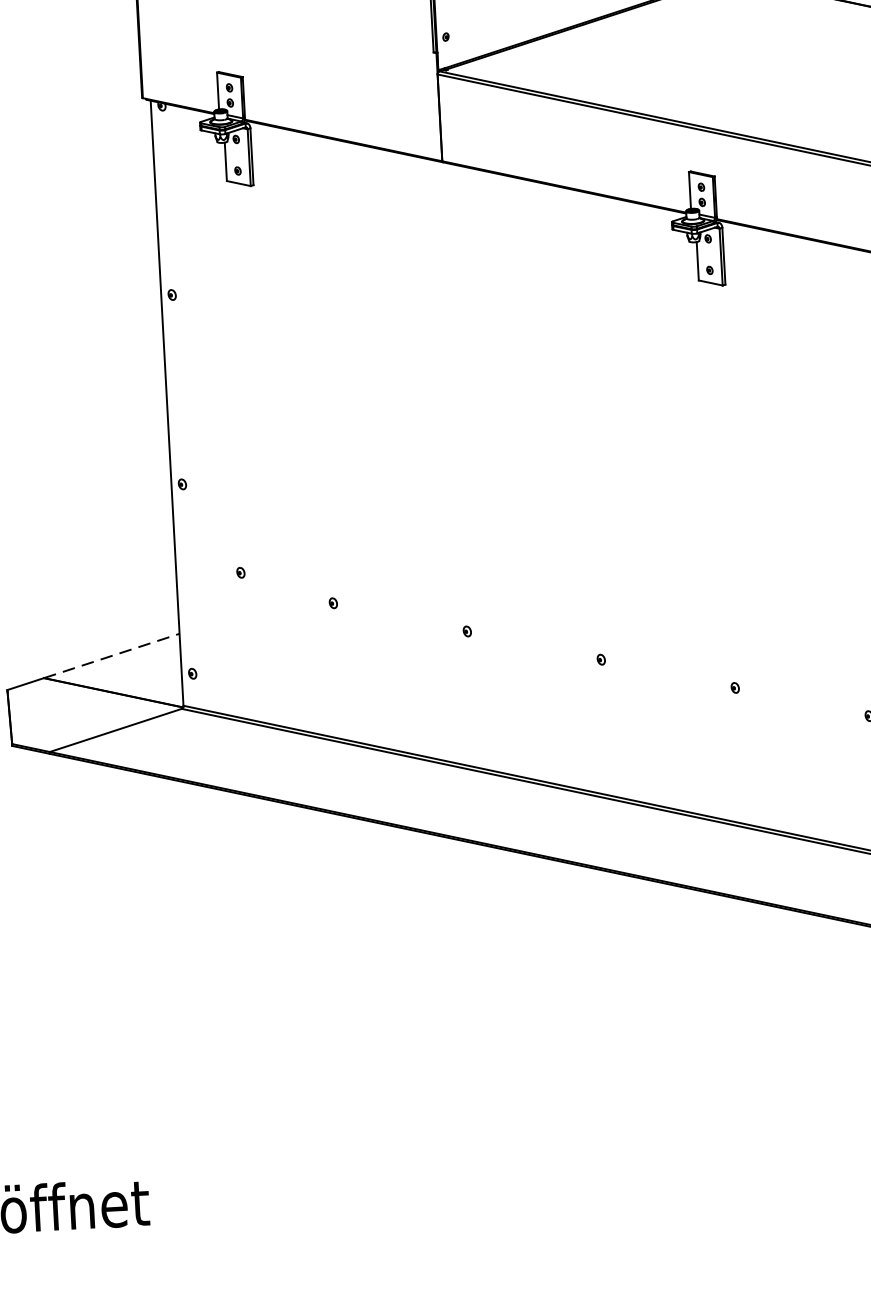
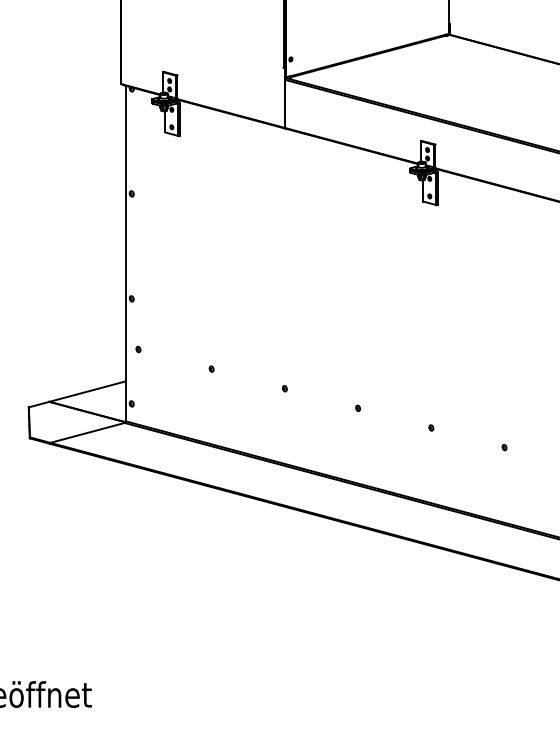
part: (241, 572) -> (138, 349), moved
line: (113, 655) -> (88, 391), dashed -> solid

